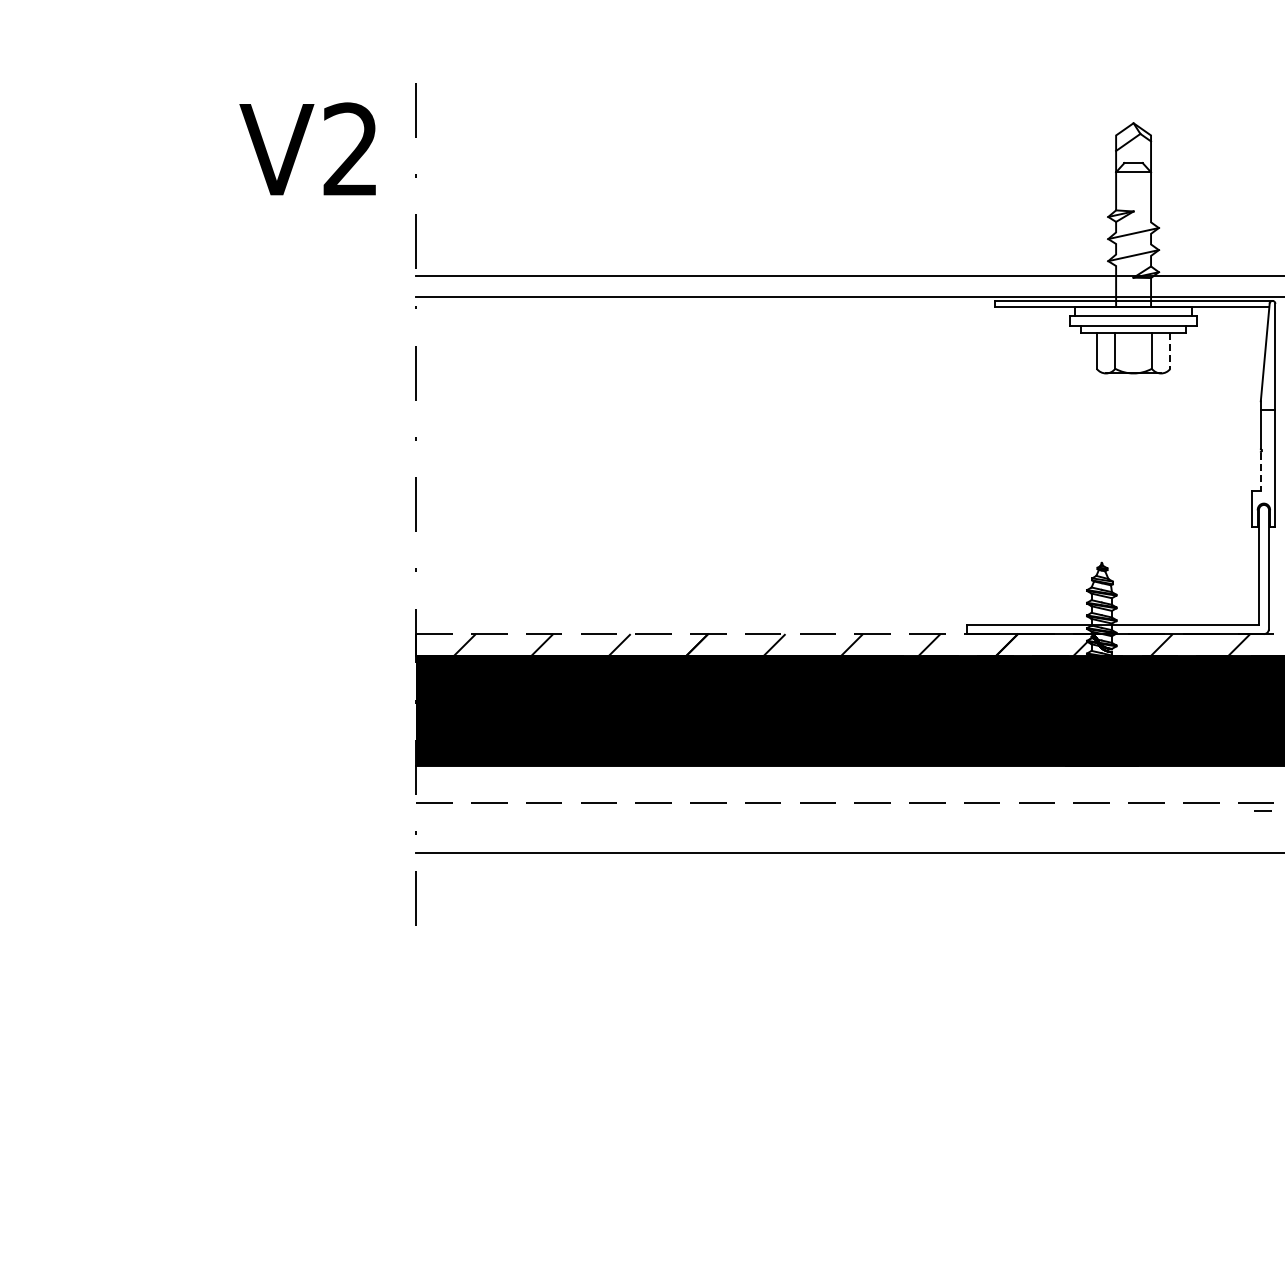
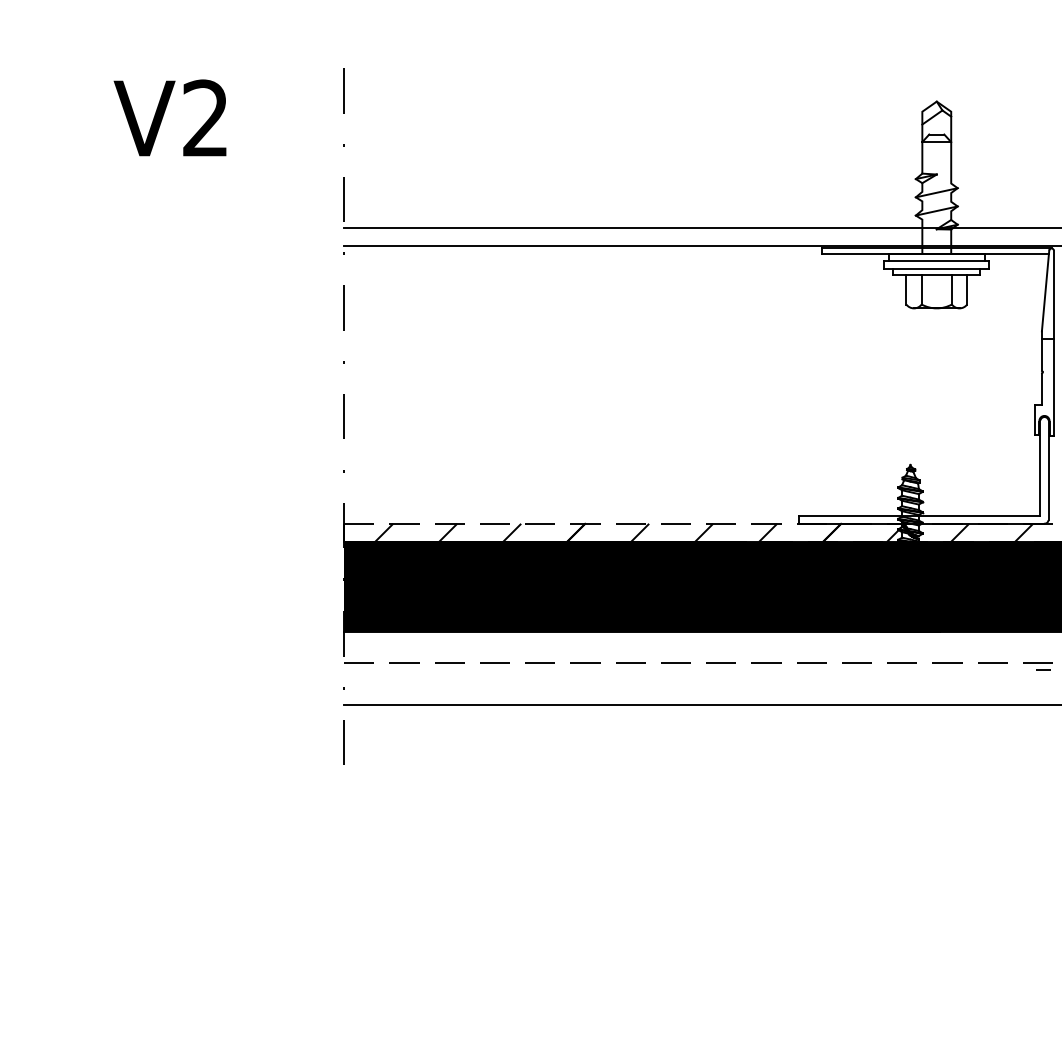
text: (307, 148) -> (169, 117), moved
line: (1170, 350) -> (967, 289), dashed -> solid
line: (1260, 472) -> (1041, 390), dashed -> solid

